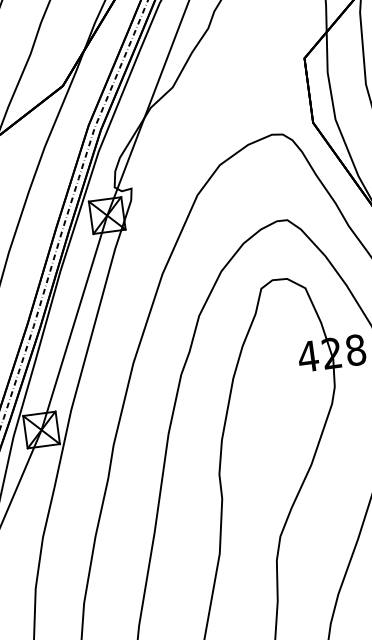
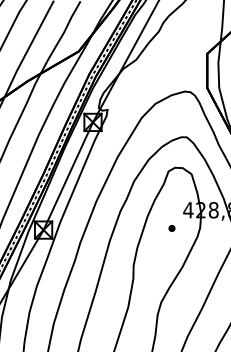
part: (281, 395) -> (171, 228), added

